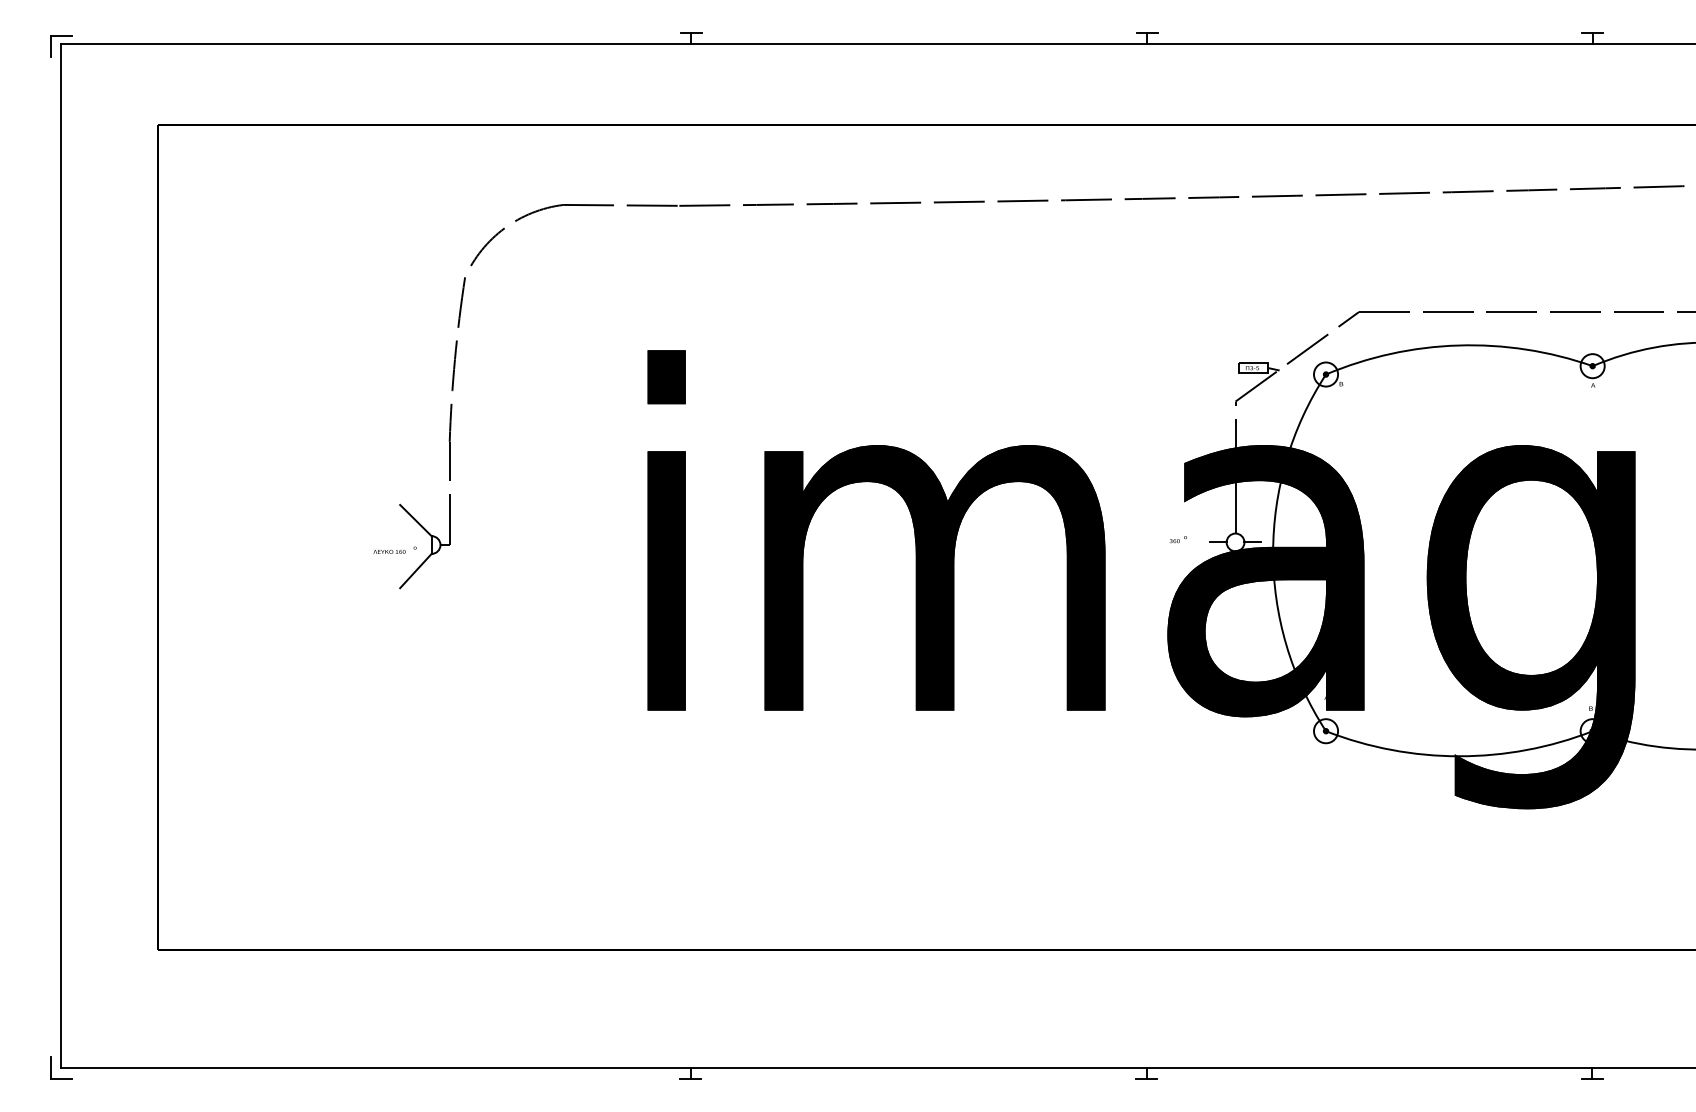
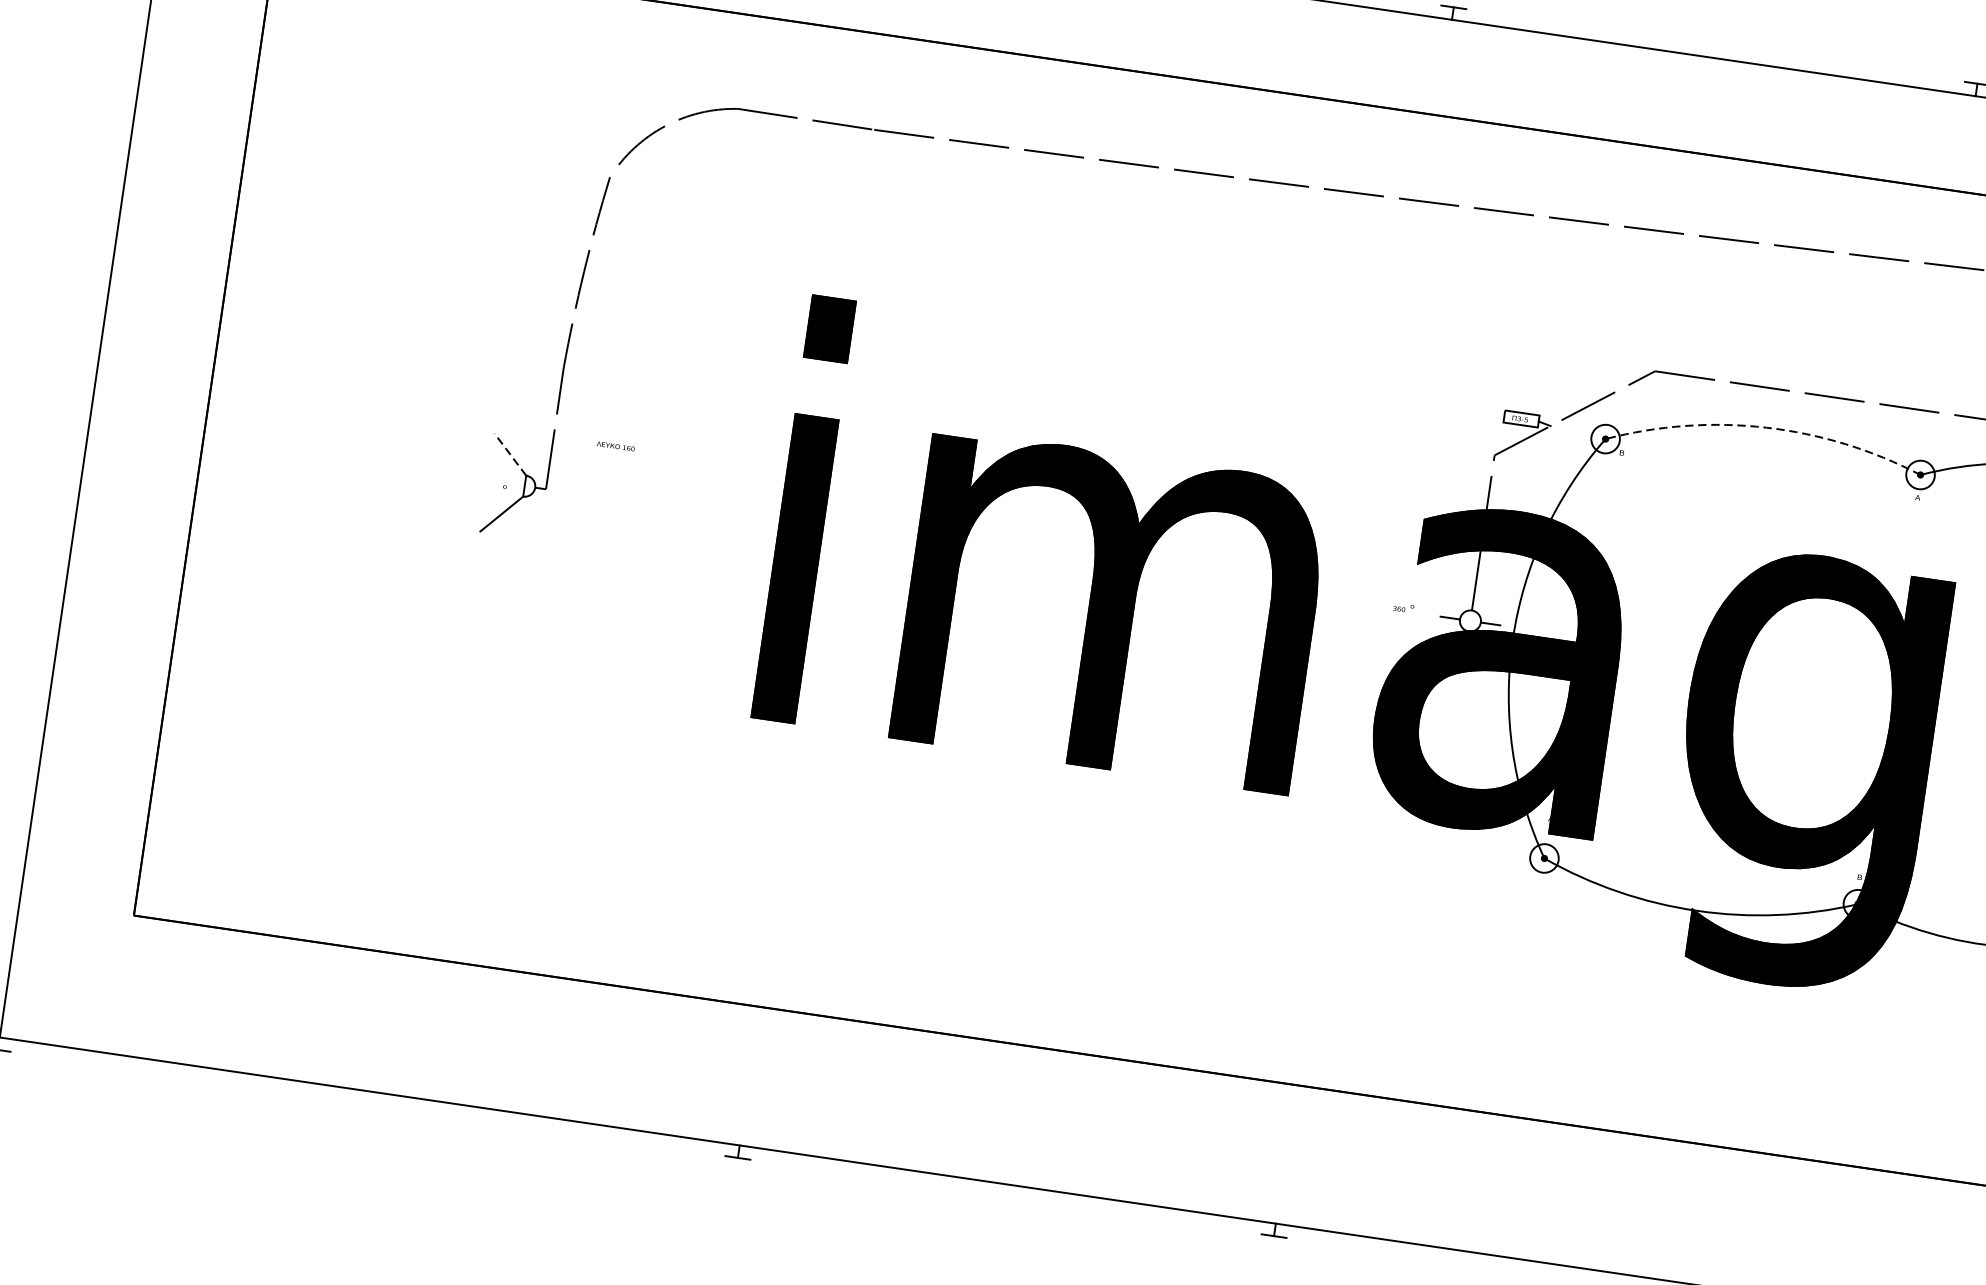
arc: (1458, 345) -> (1766, 427), solid -> dashed
line: (415, 520) -> (510, 454), solid -> dashed
text: (389, 551) -> (615, 445), moved

